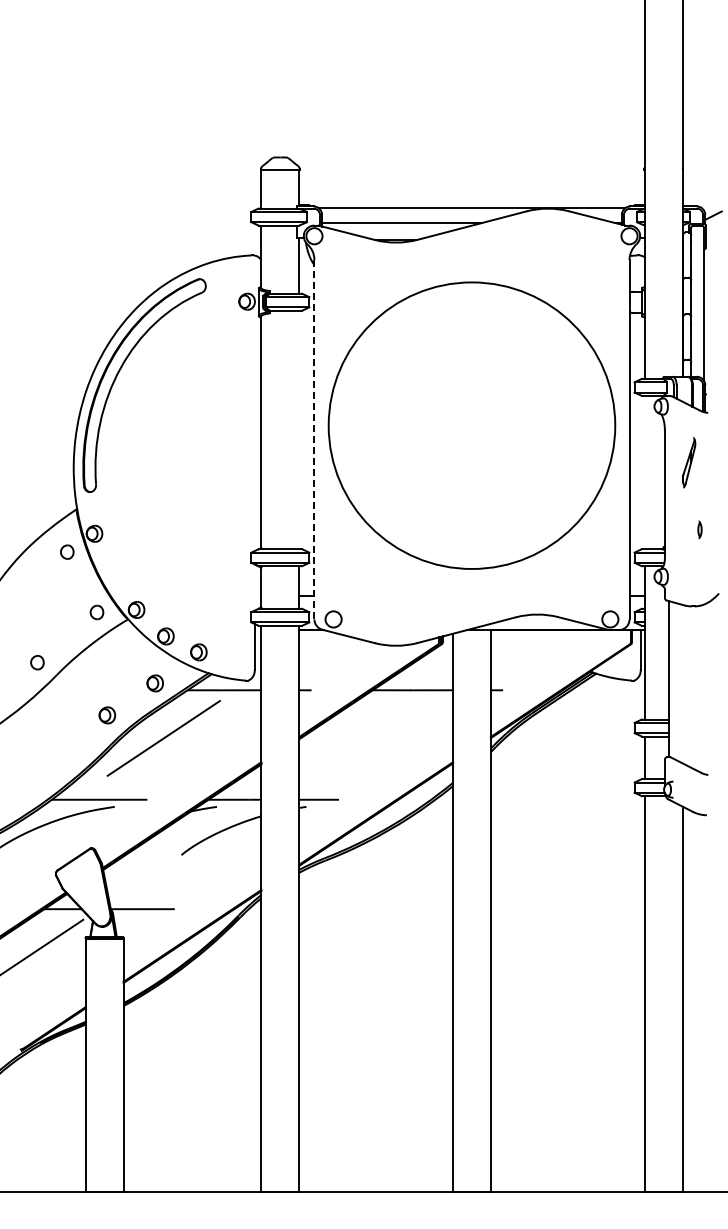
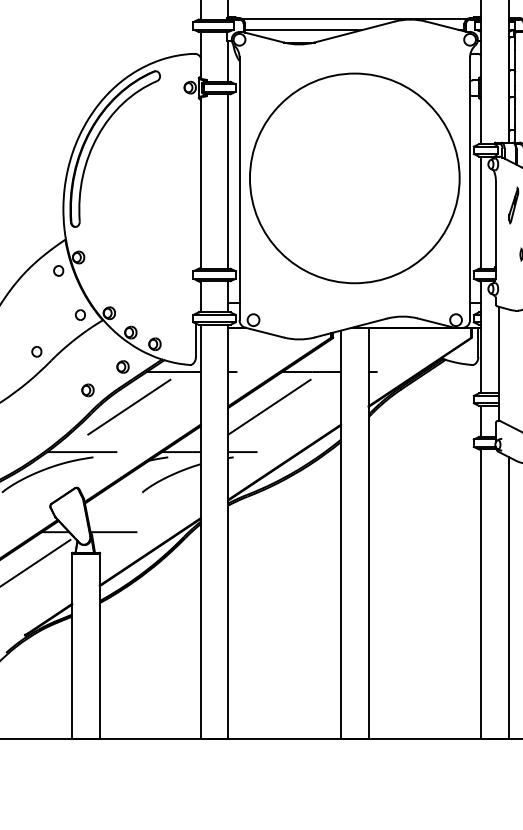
line: (299, 429) -> (228, 181), added
line: (314, 439) -> (239, 188), dashed -> solid
line: (644, 472) -> (481, 212), added
line: (355, 737) -> (269, 406), added

